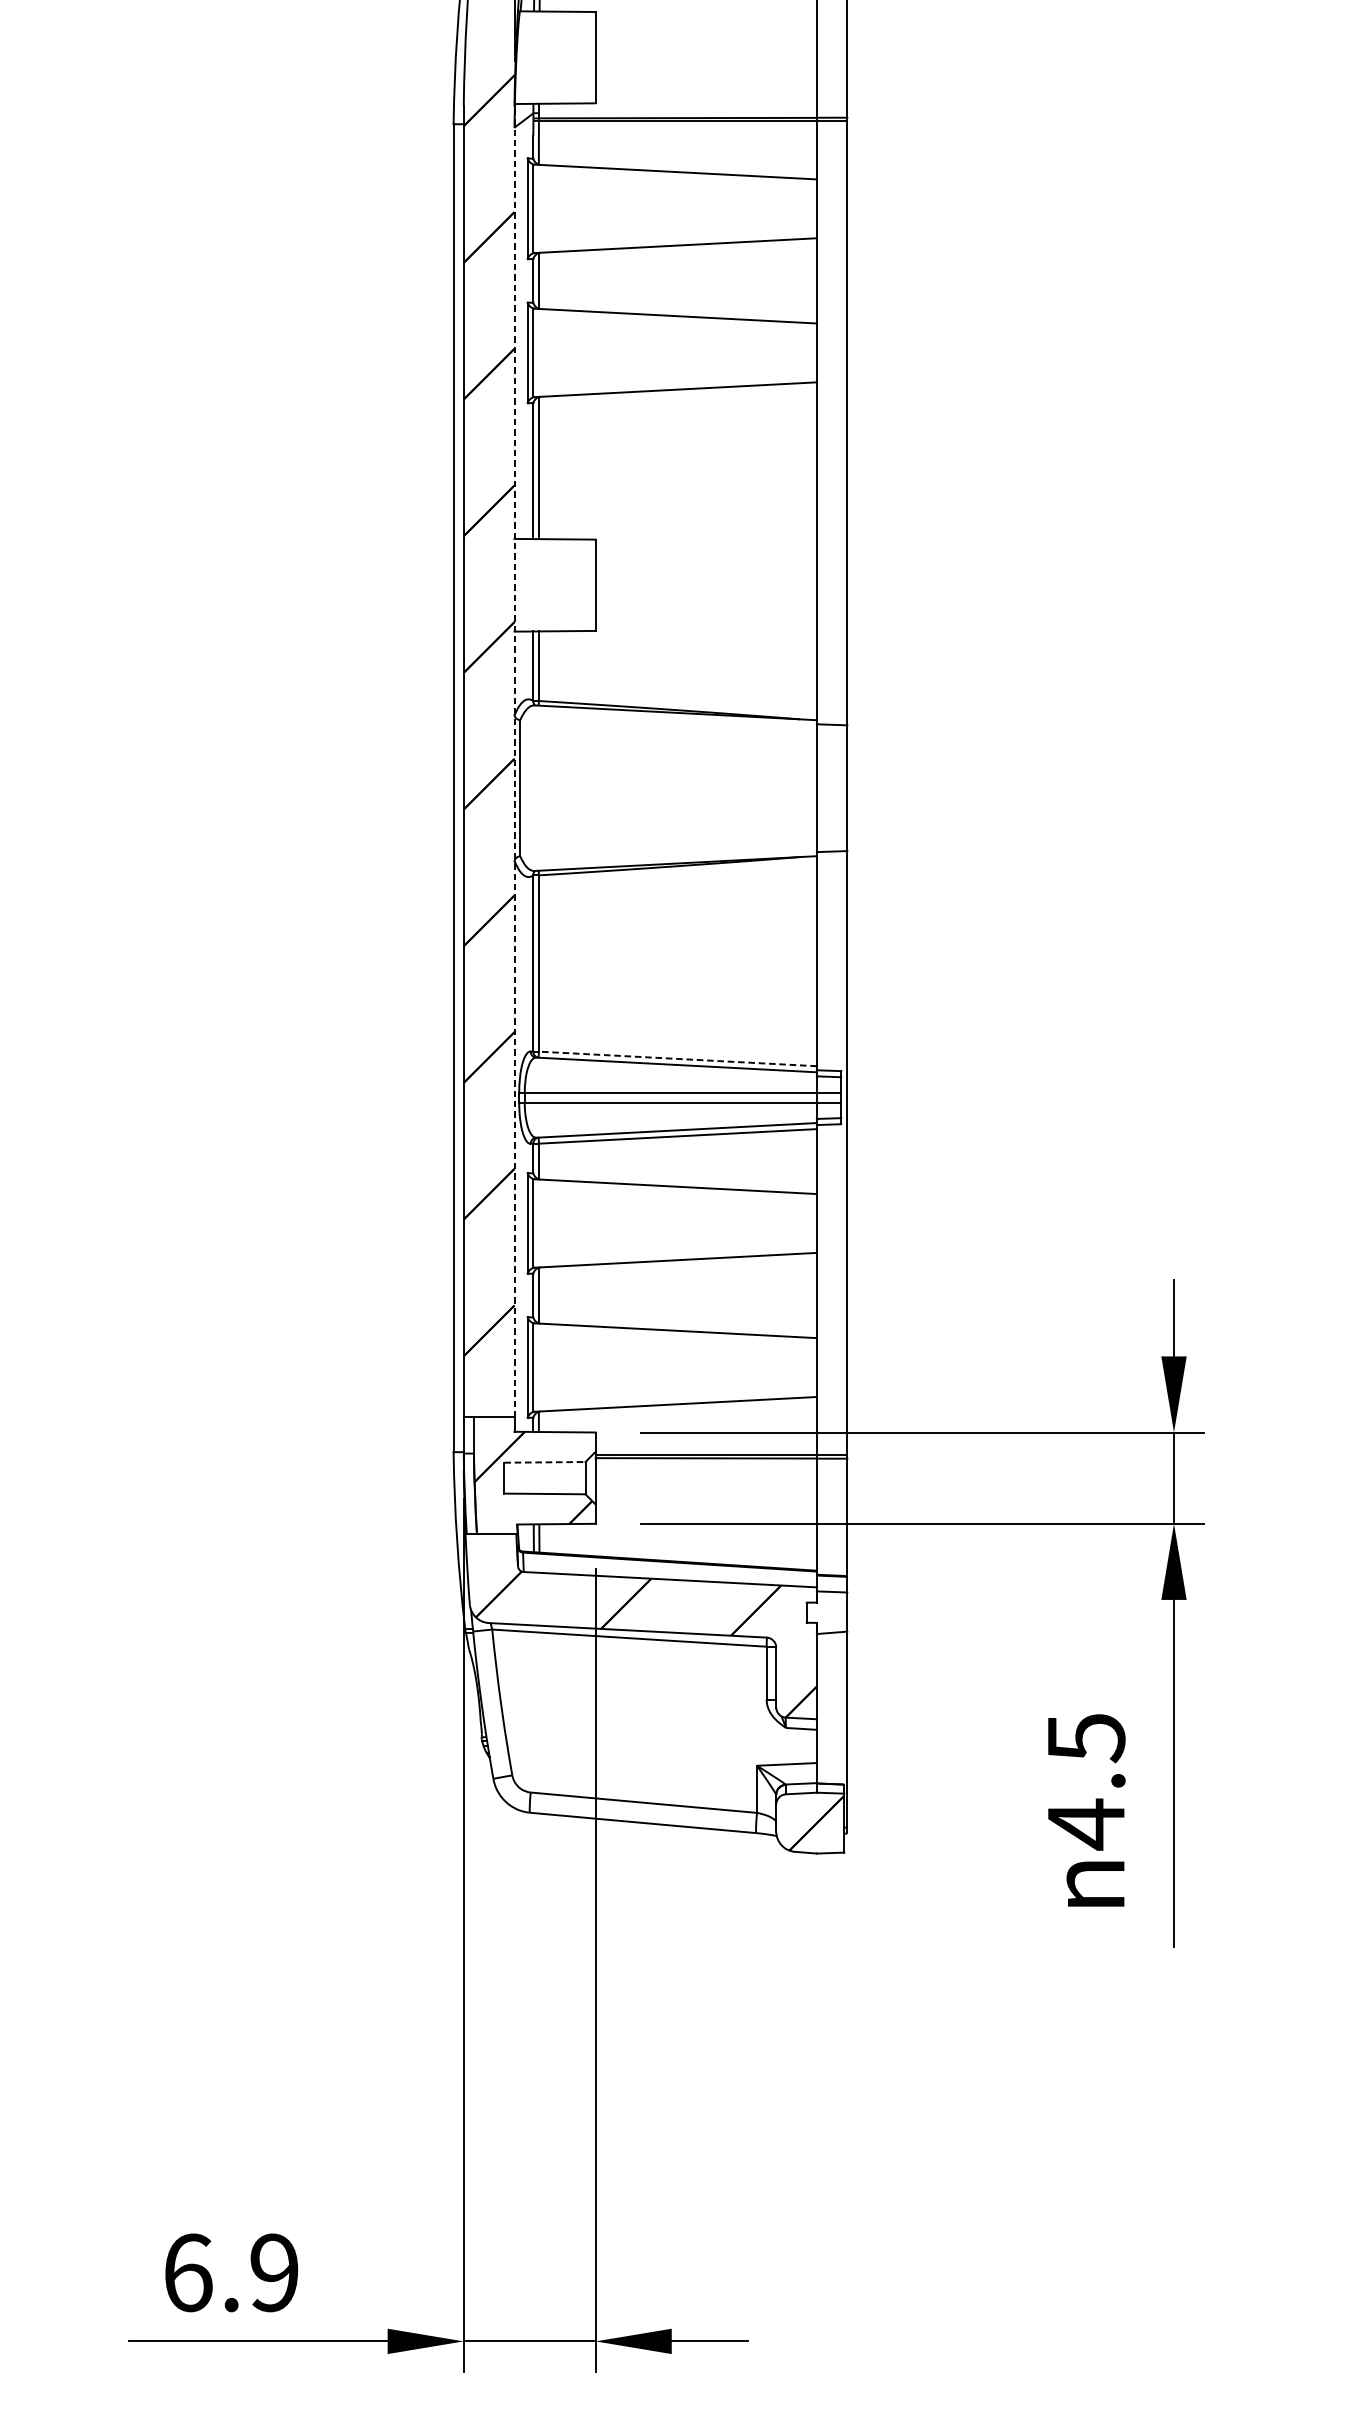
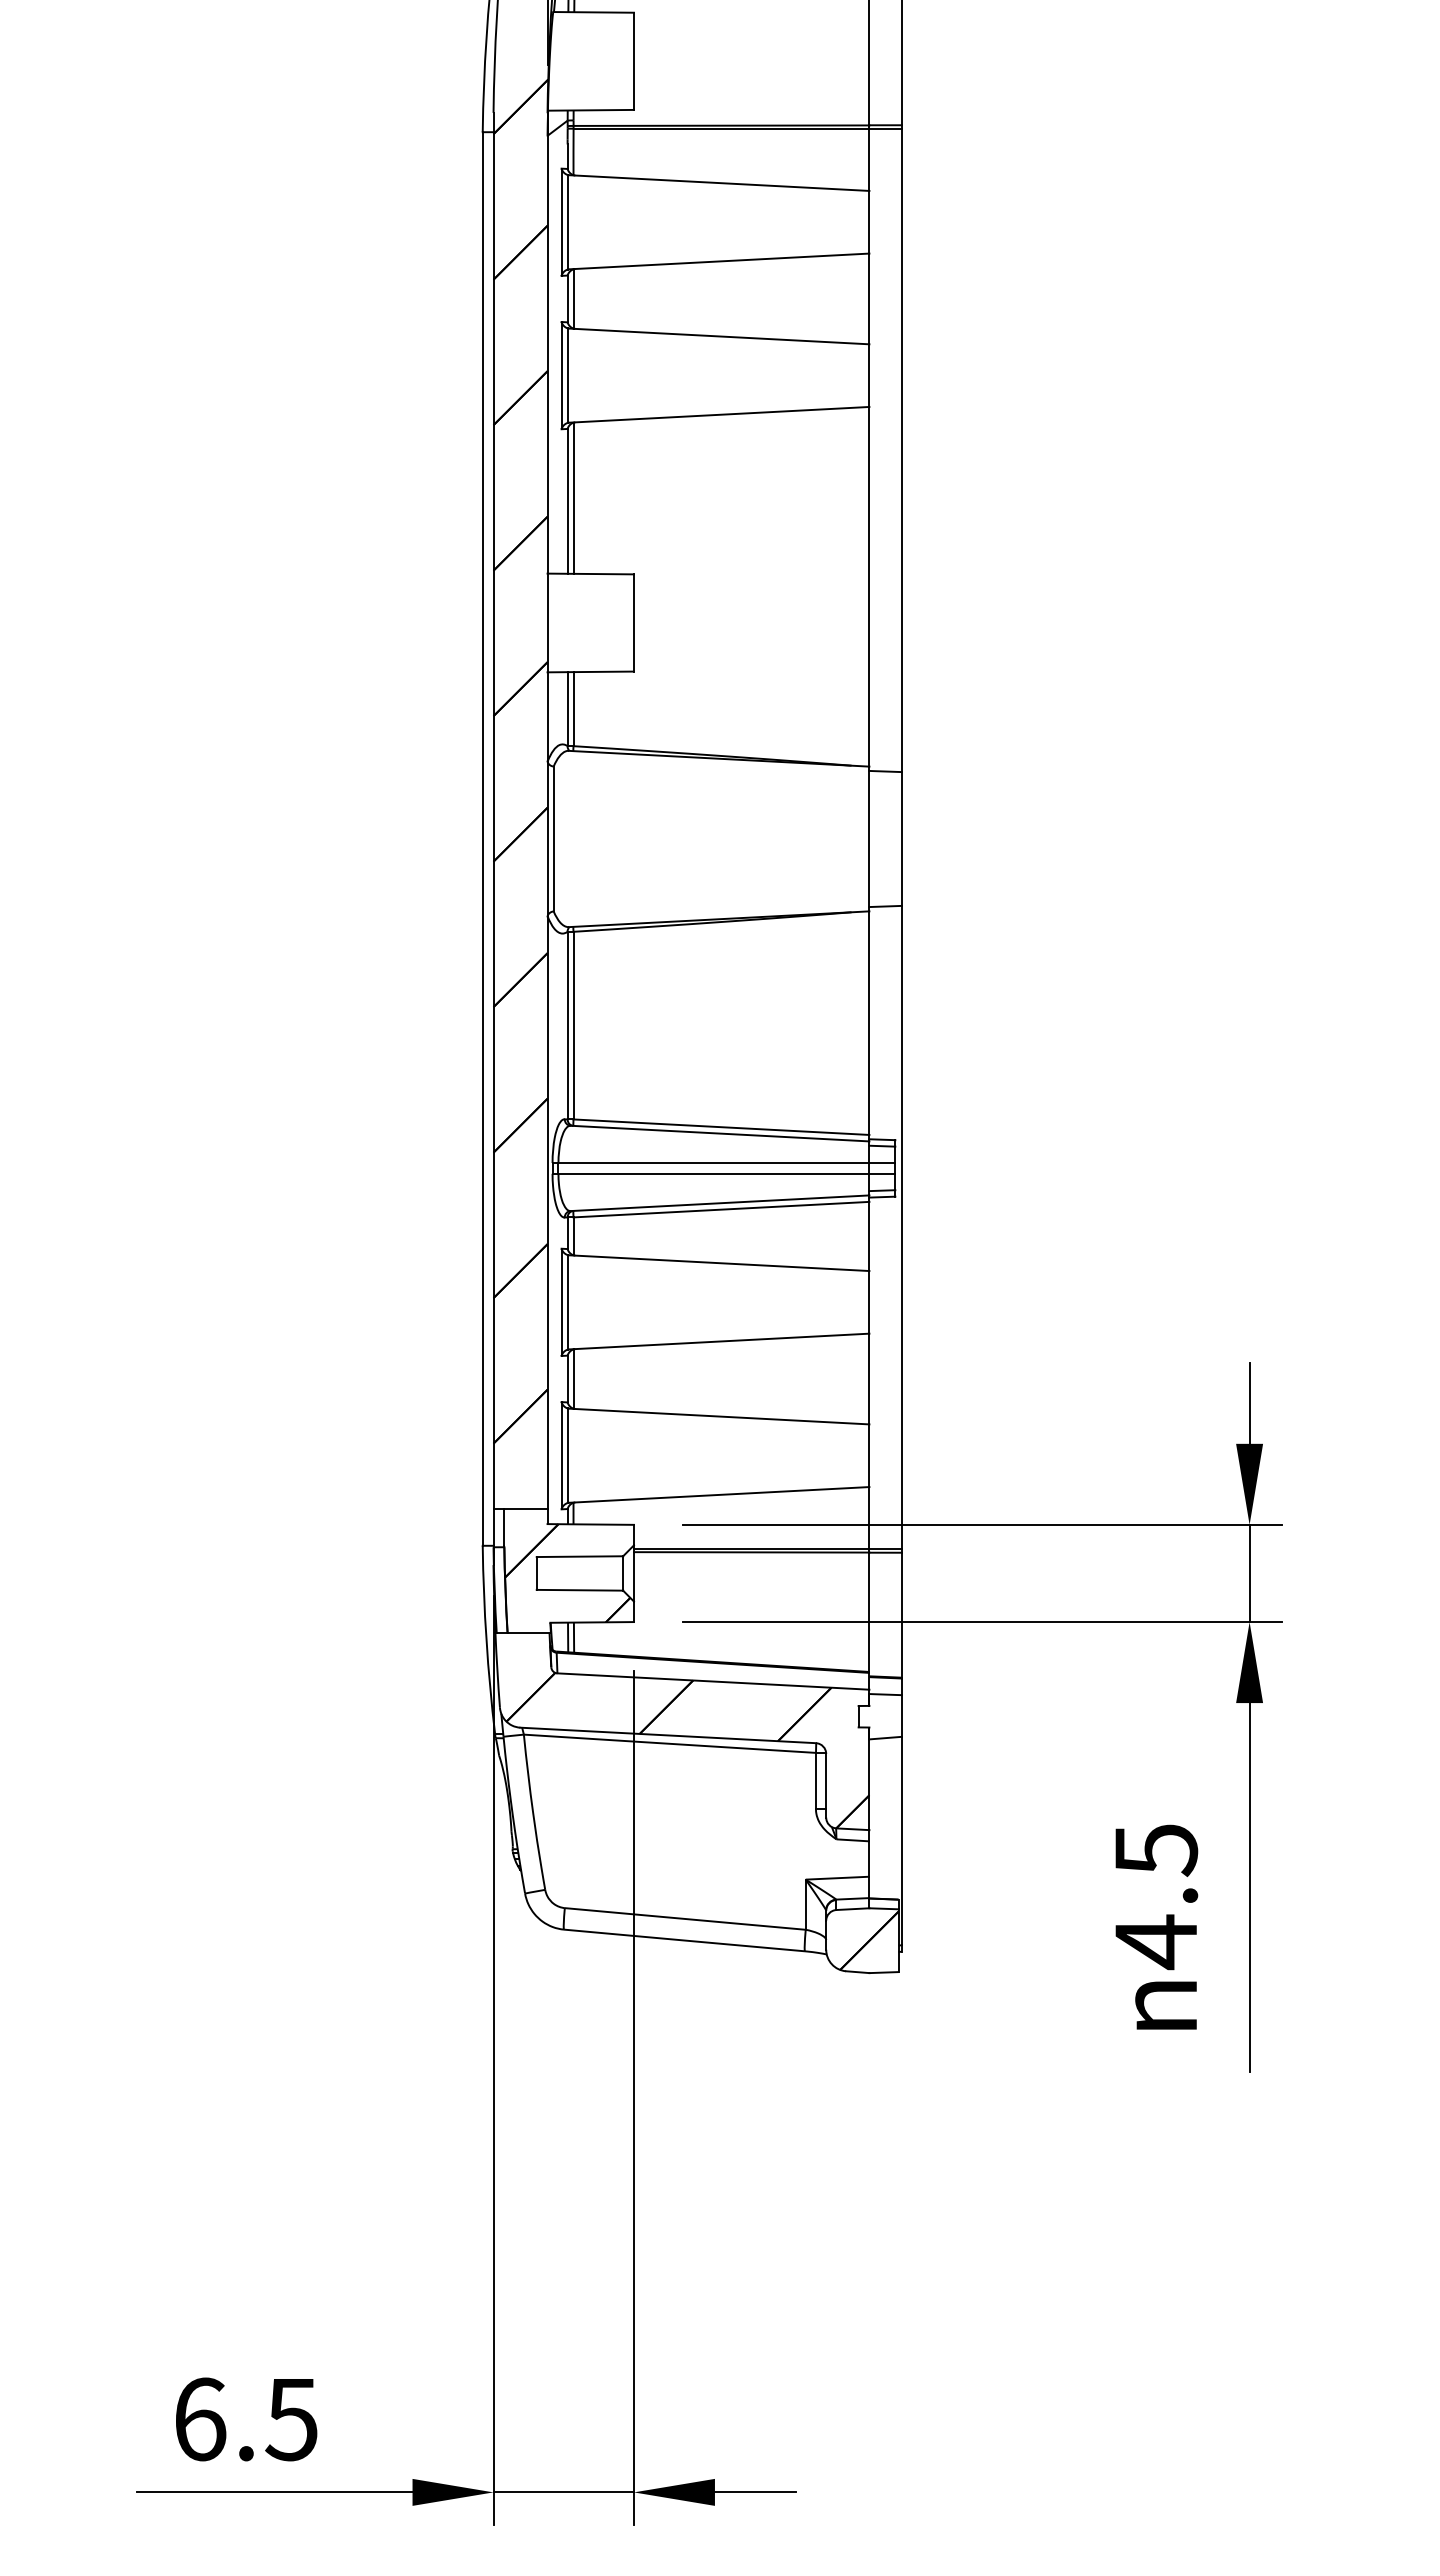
line: (514, 762) -> (547, 811), dashed -> solid
line: (676, 1059) -> (720, 1127), dashed -> solid
line: (545, 1462) -> (580, 1556), dashed -> solid
text: (273, 2272) -> (291, 2419), 6.9 -> 6.5

